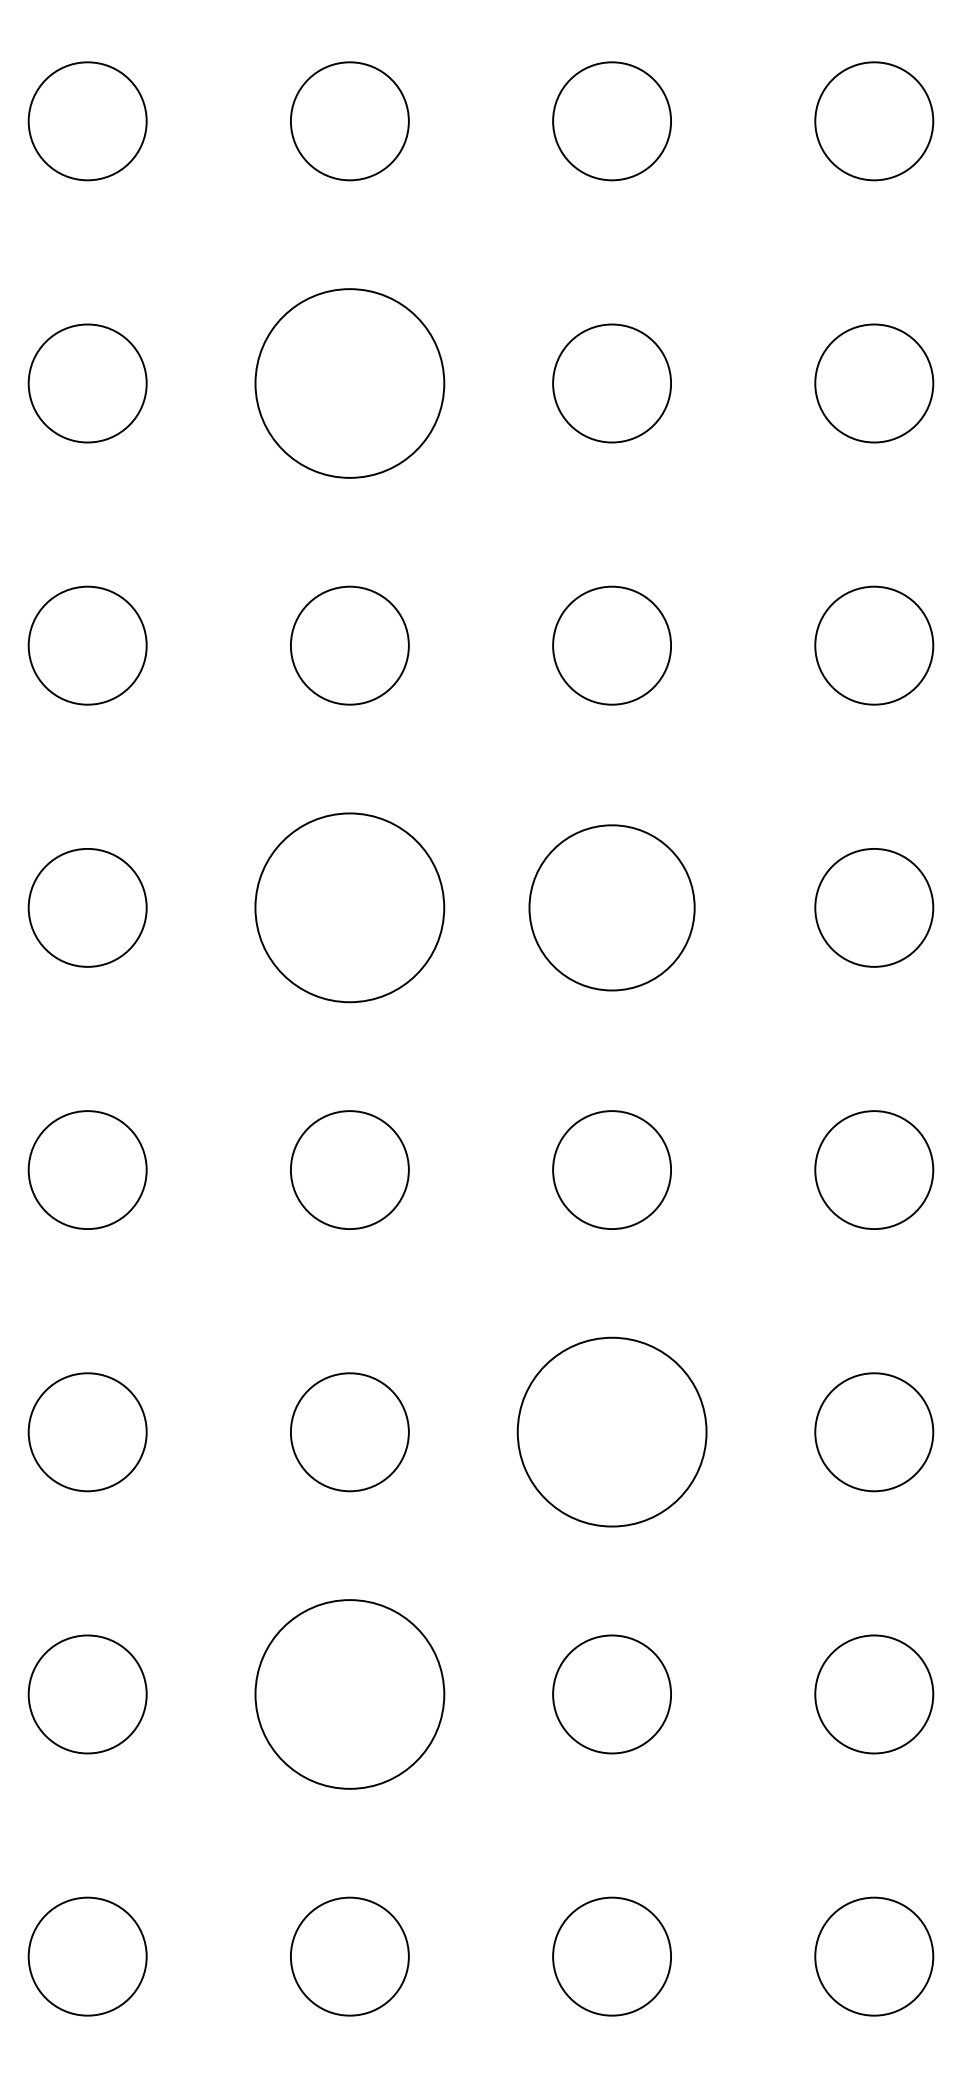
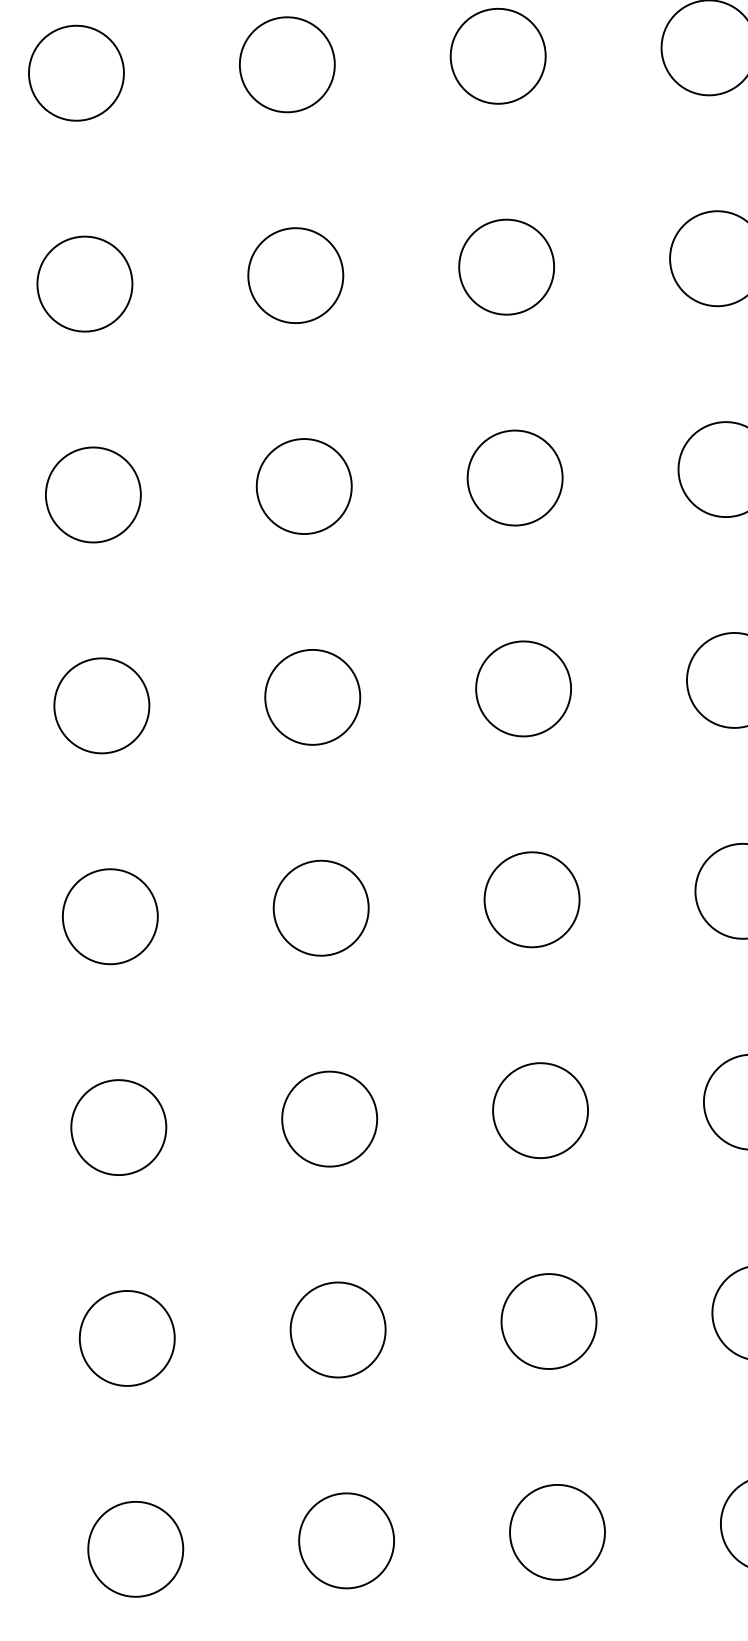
circle: (349, 383) -> (295, 275), size x0.62
circle: (349, 907) -> (312, 697), size x0.62
circle: (612, 907) -> (523, 688), size x0.71
circle: (611, 1432) -> (540, 1110), size x0.62
circle: (349, 1694) -> (337, 1330), size x0.62

